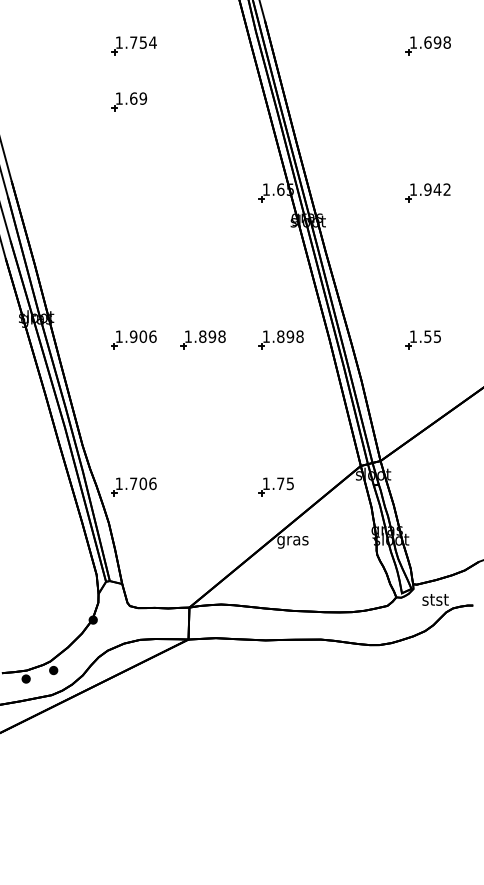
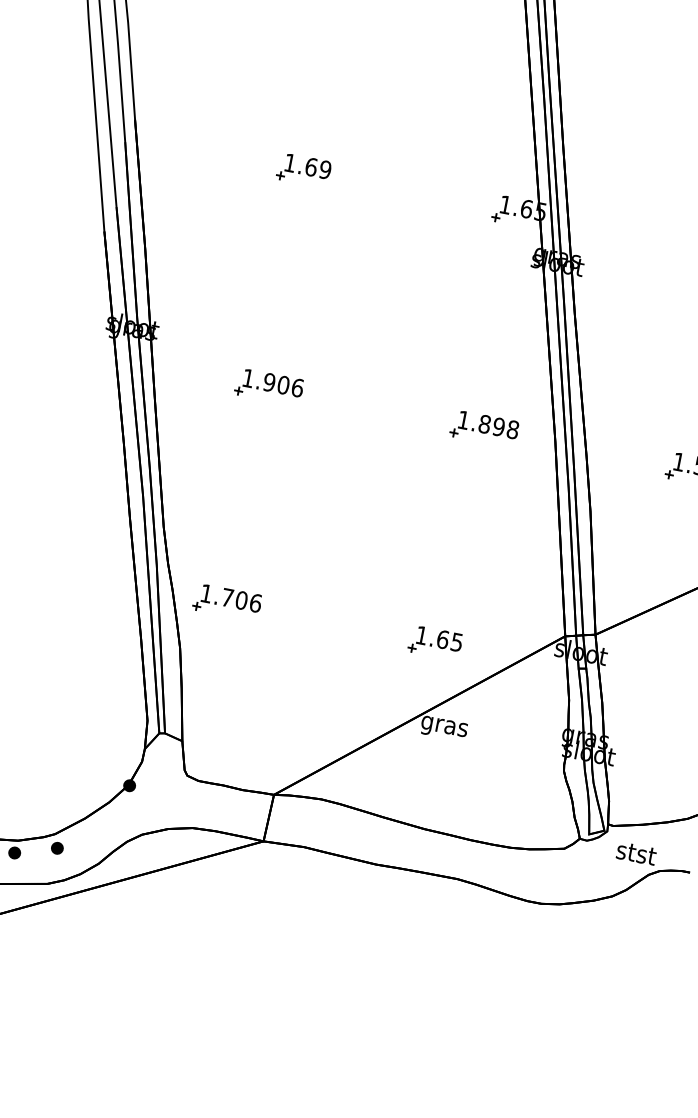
part: (128, 101) -> (302, 169), moved
part: (202, 339) -> (369, 406), removed
text: (280, 483) -> (442, 639), 1.75 -> 1.65

